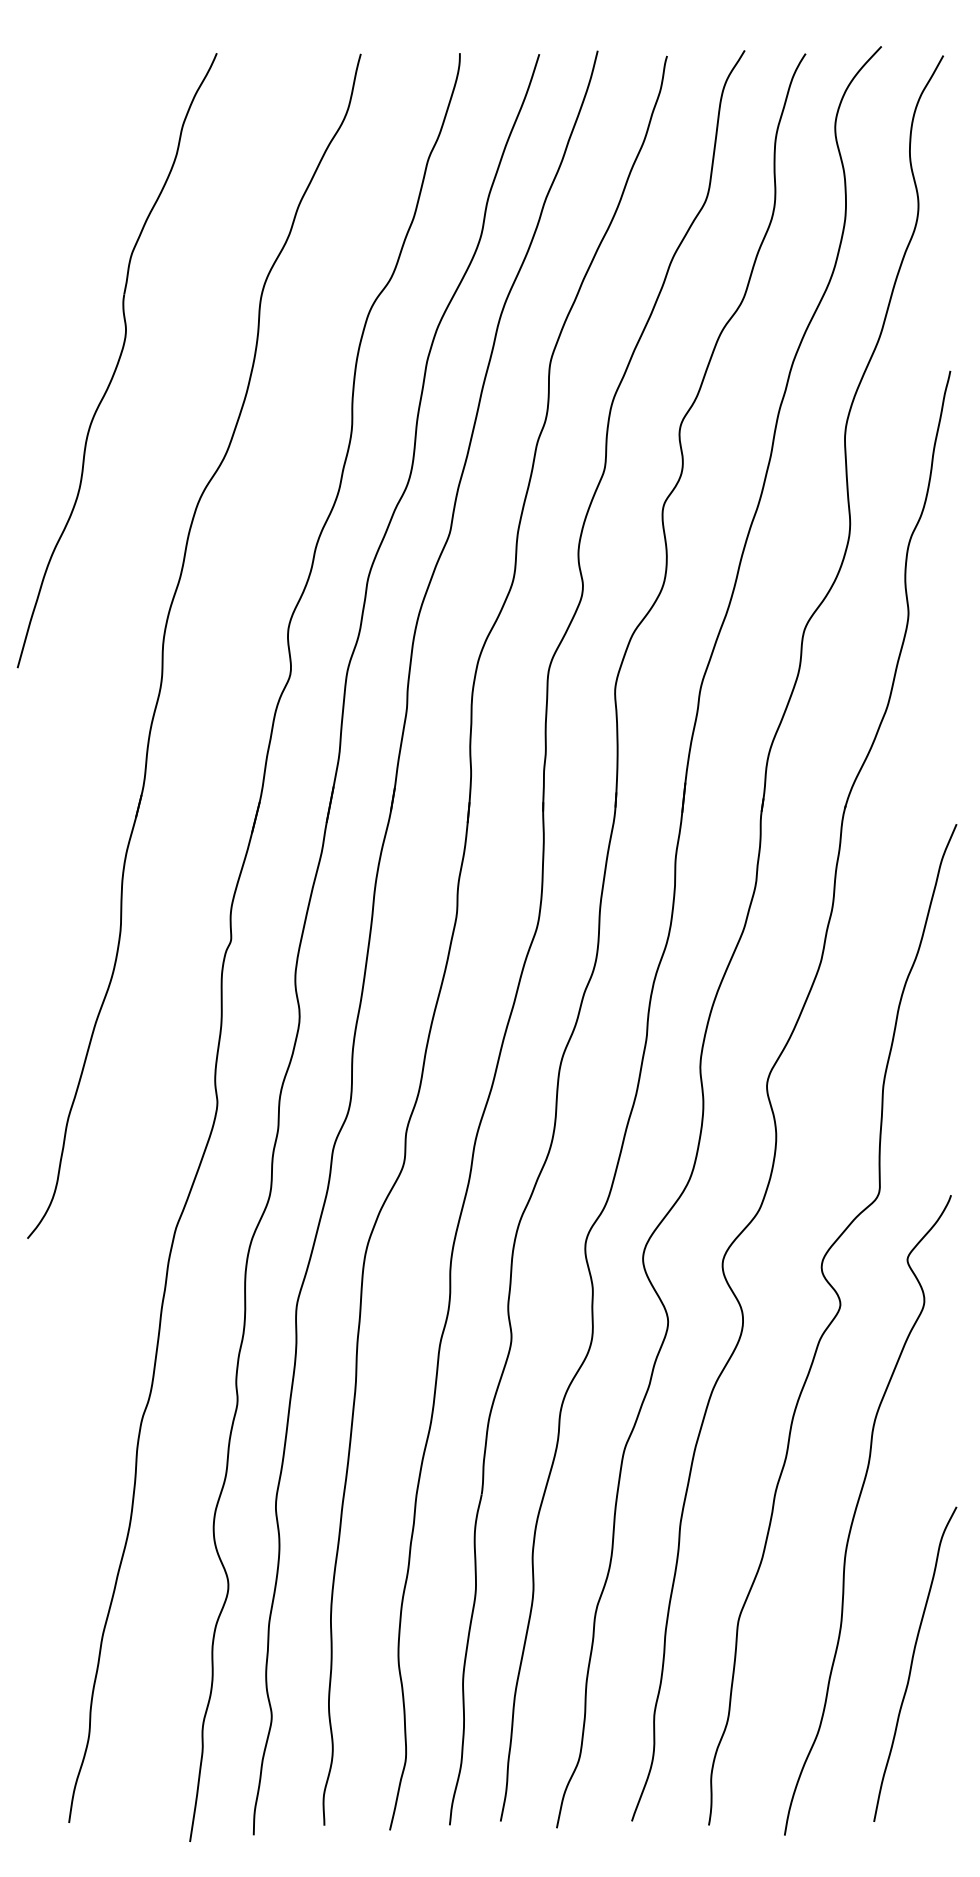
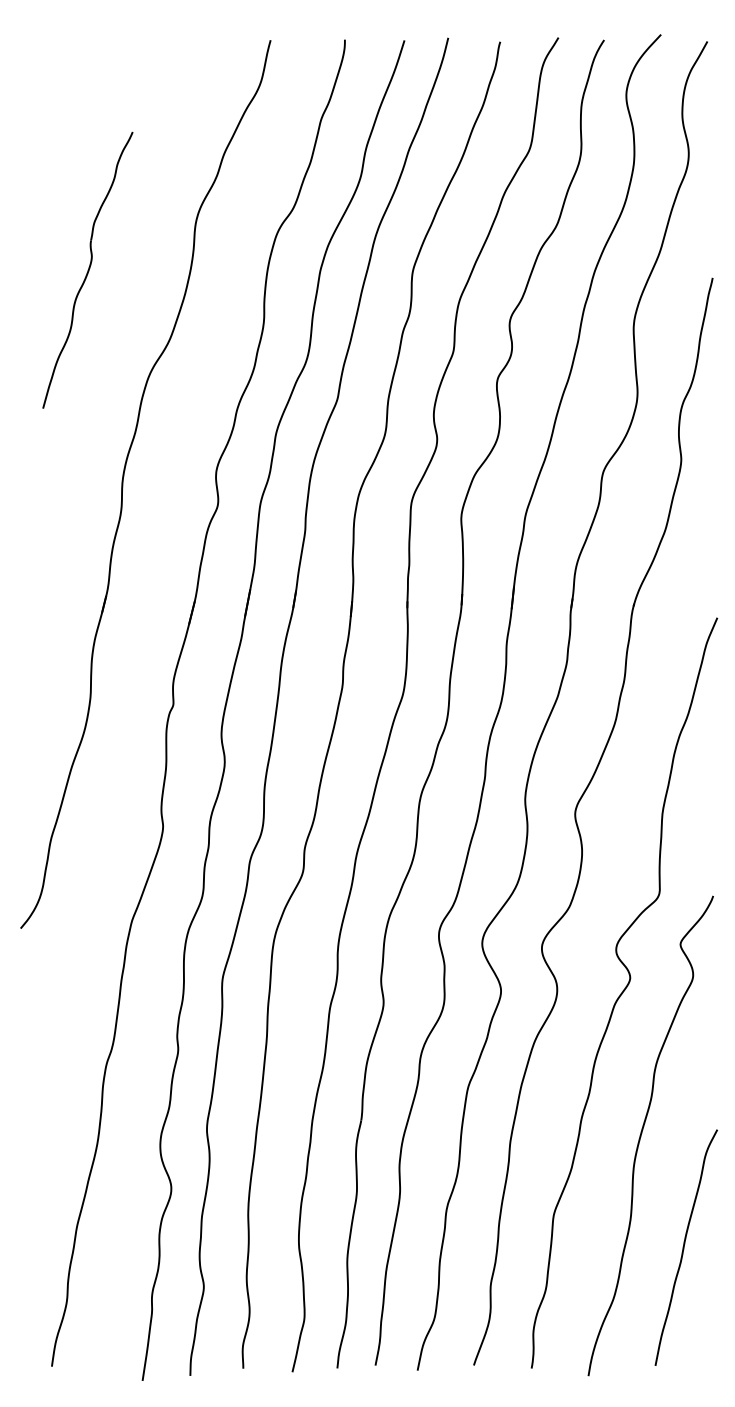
part: (116, 360) -> (87, 270), size x0.6

